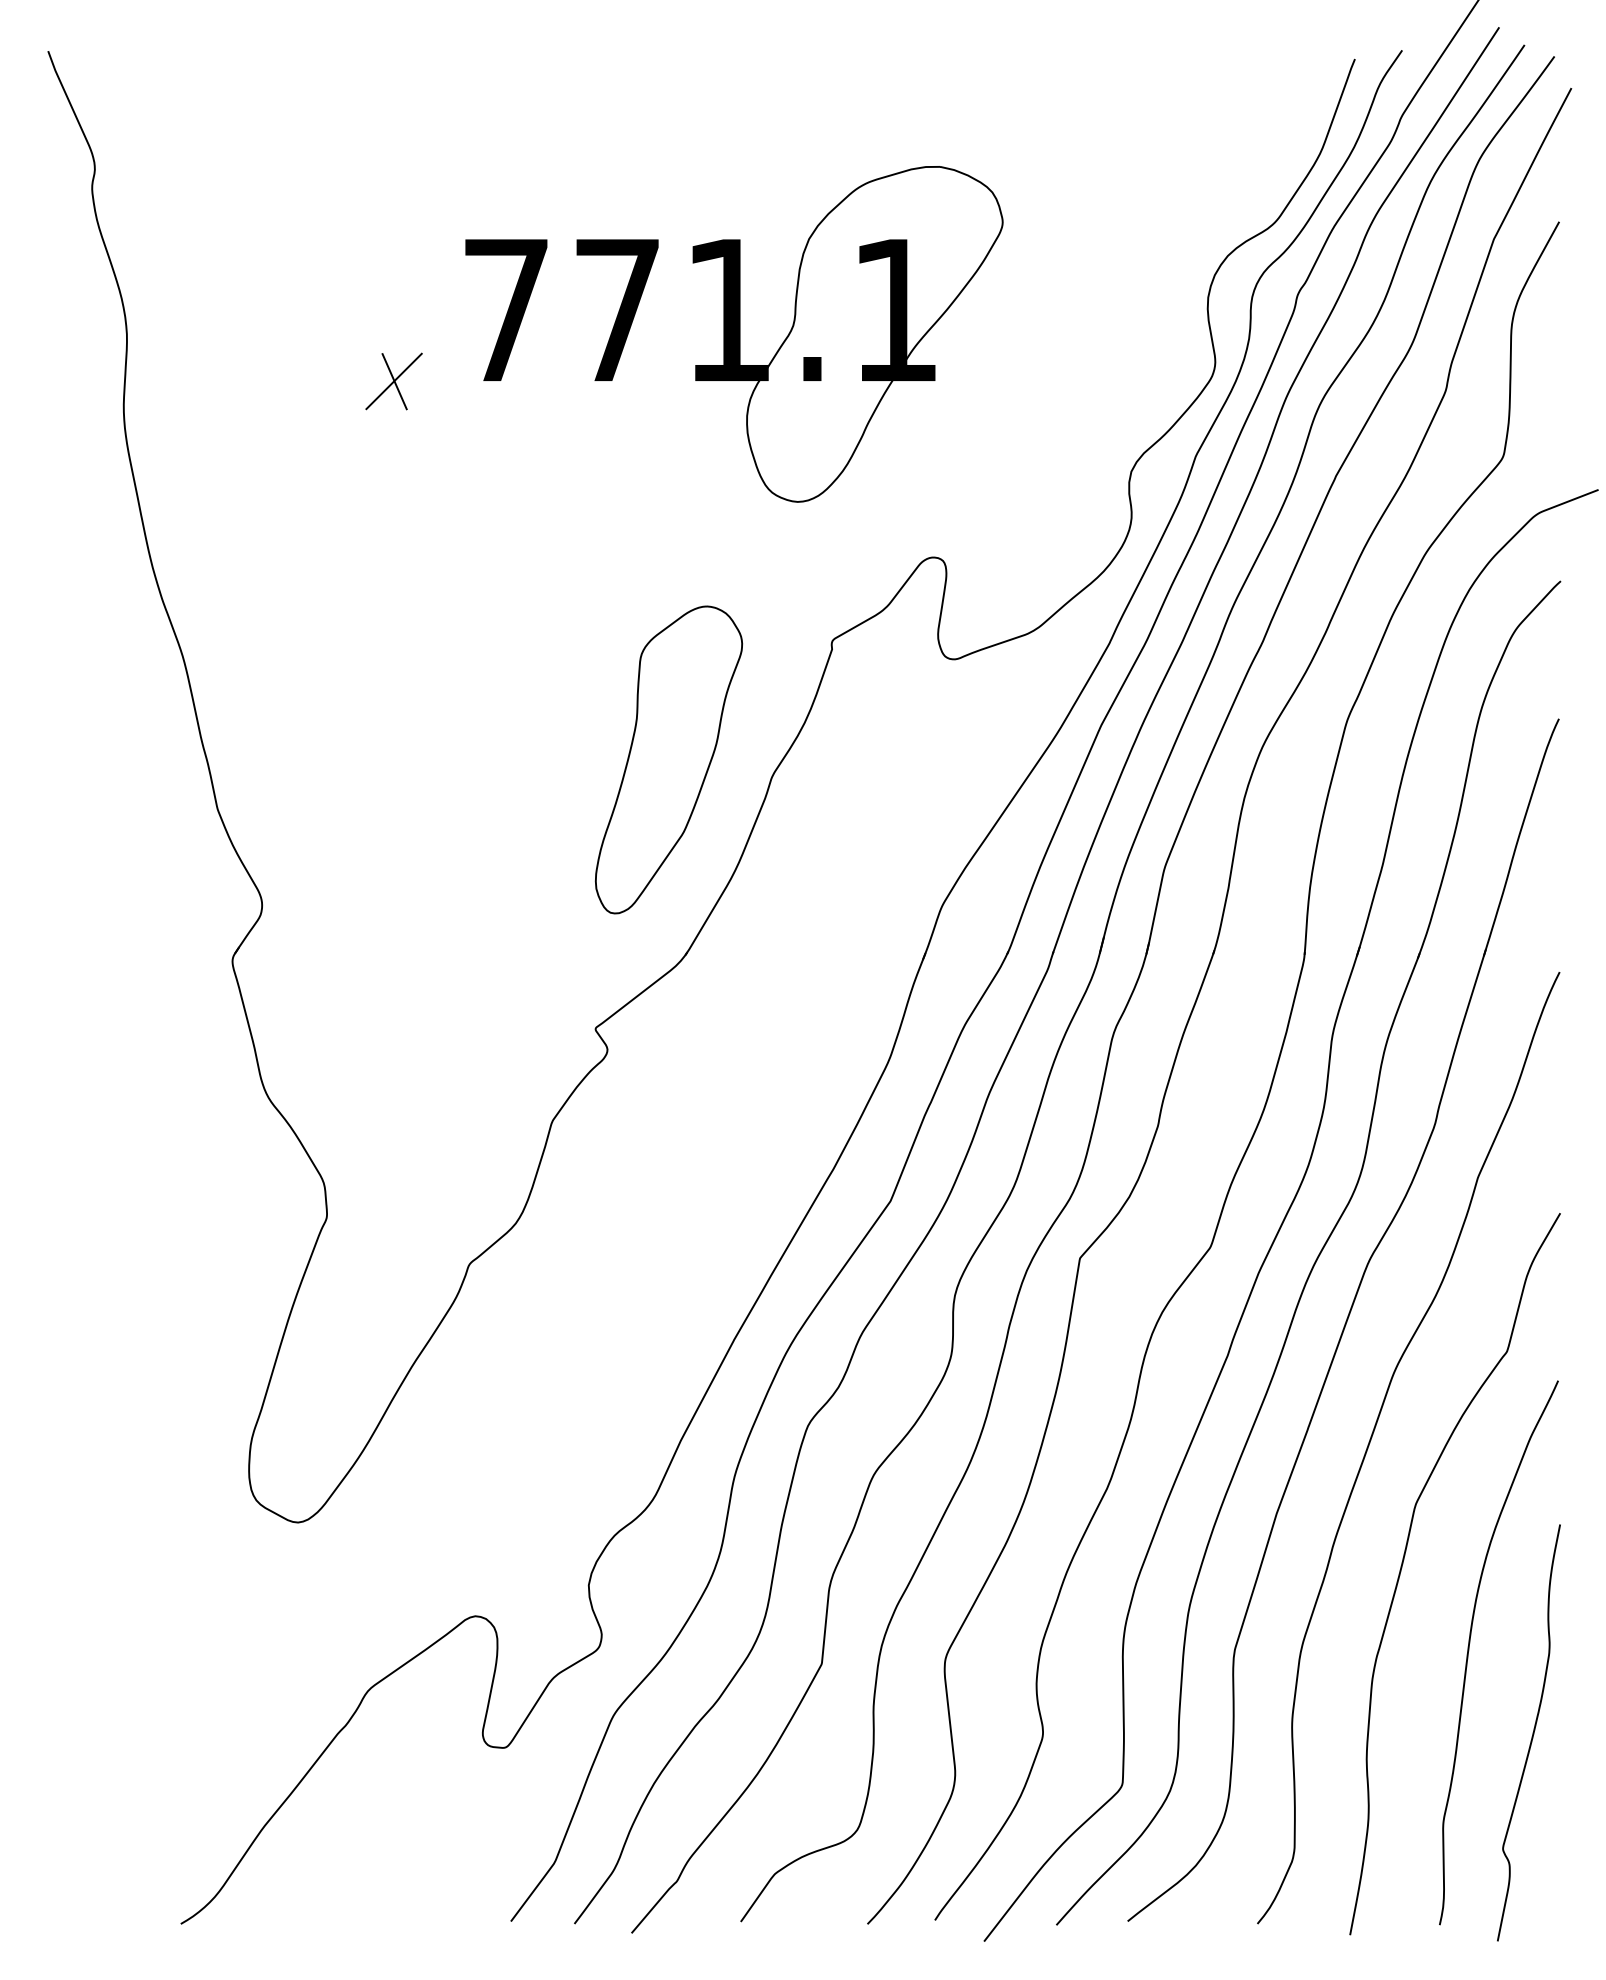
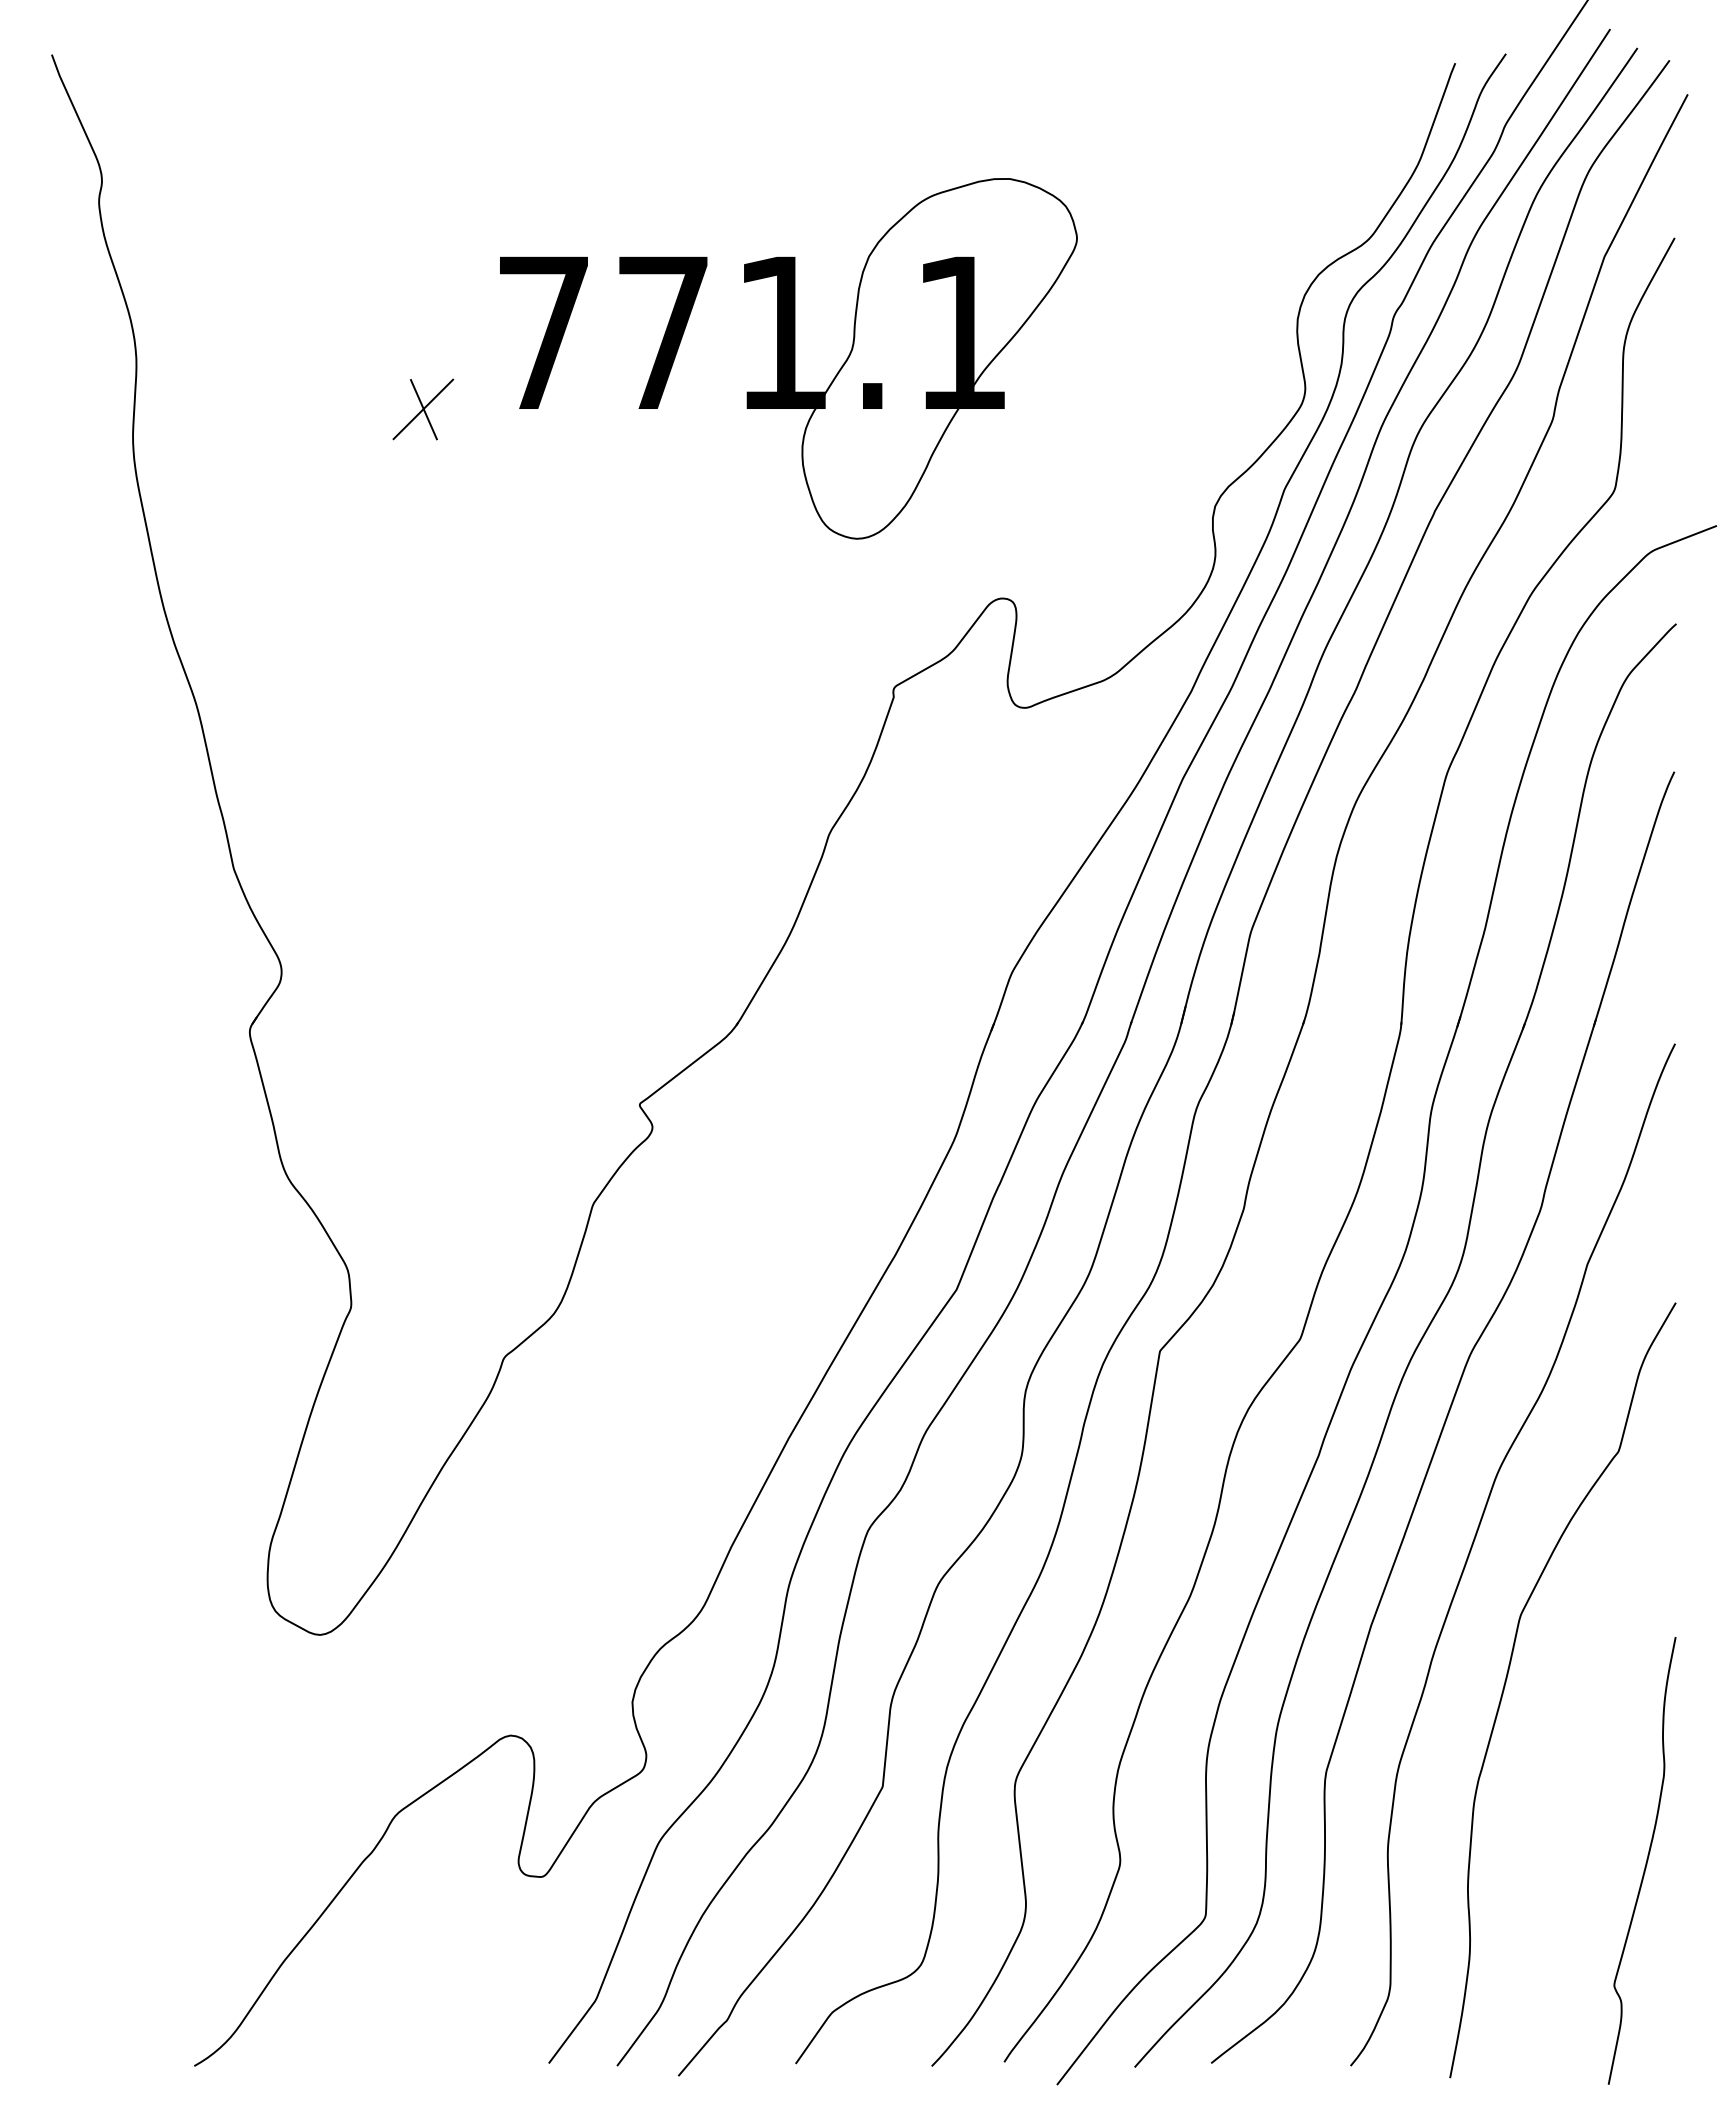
part: (668, 759) -> (718, 815), removed
curve: (1469, 1648) -> (1578, 1770), removed

